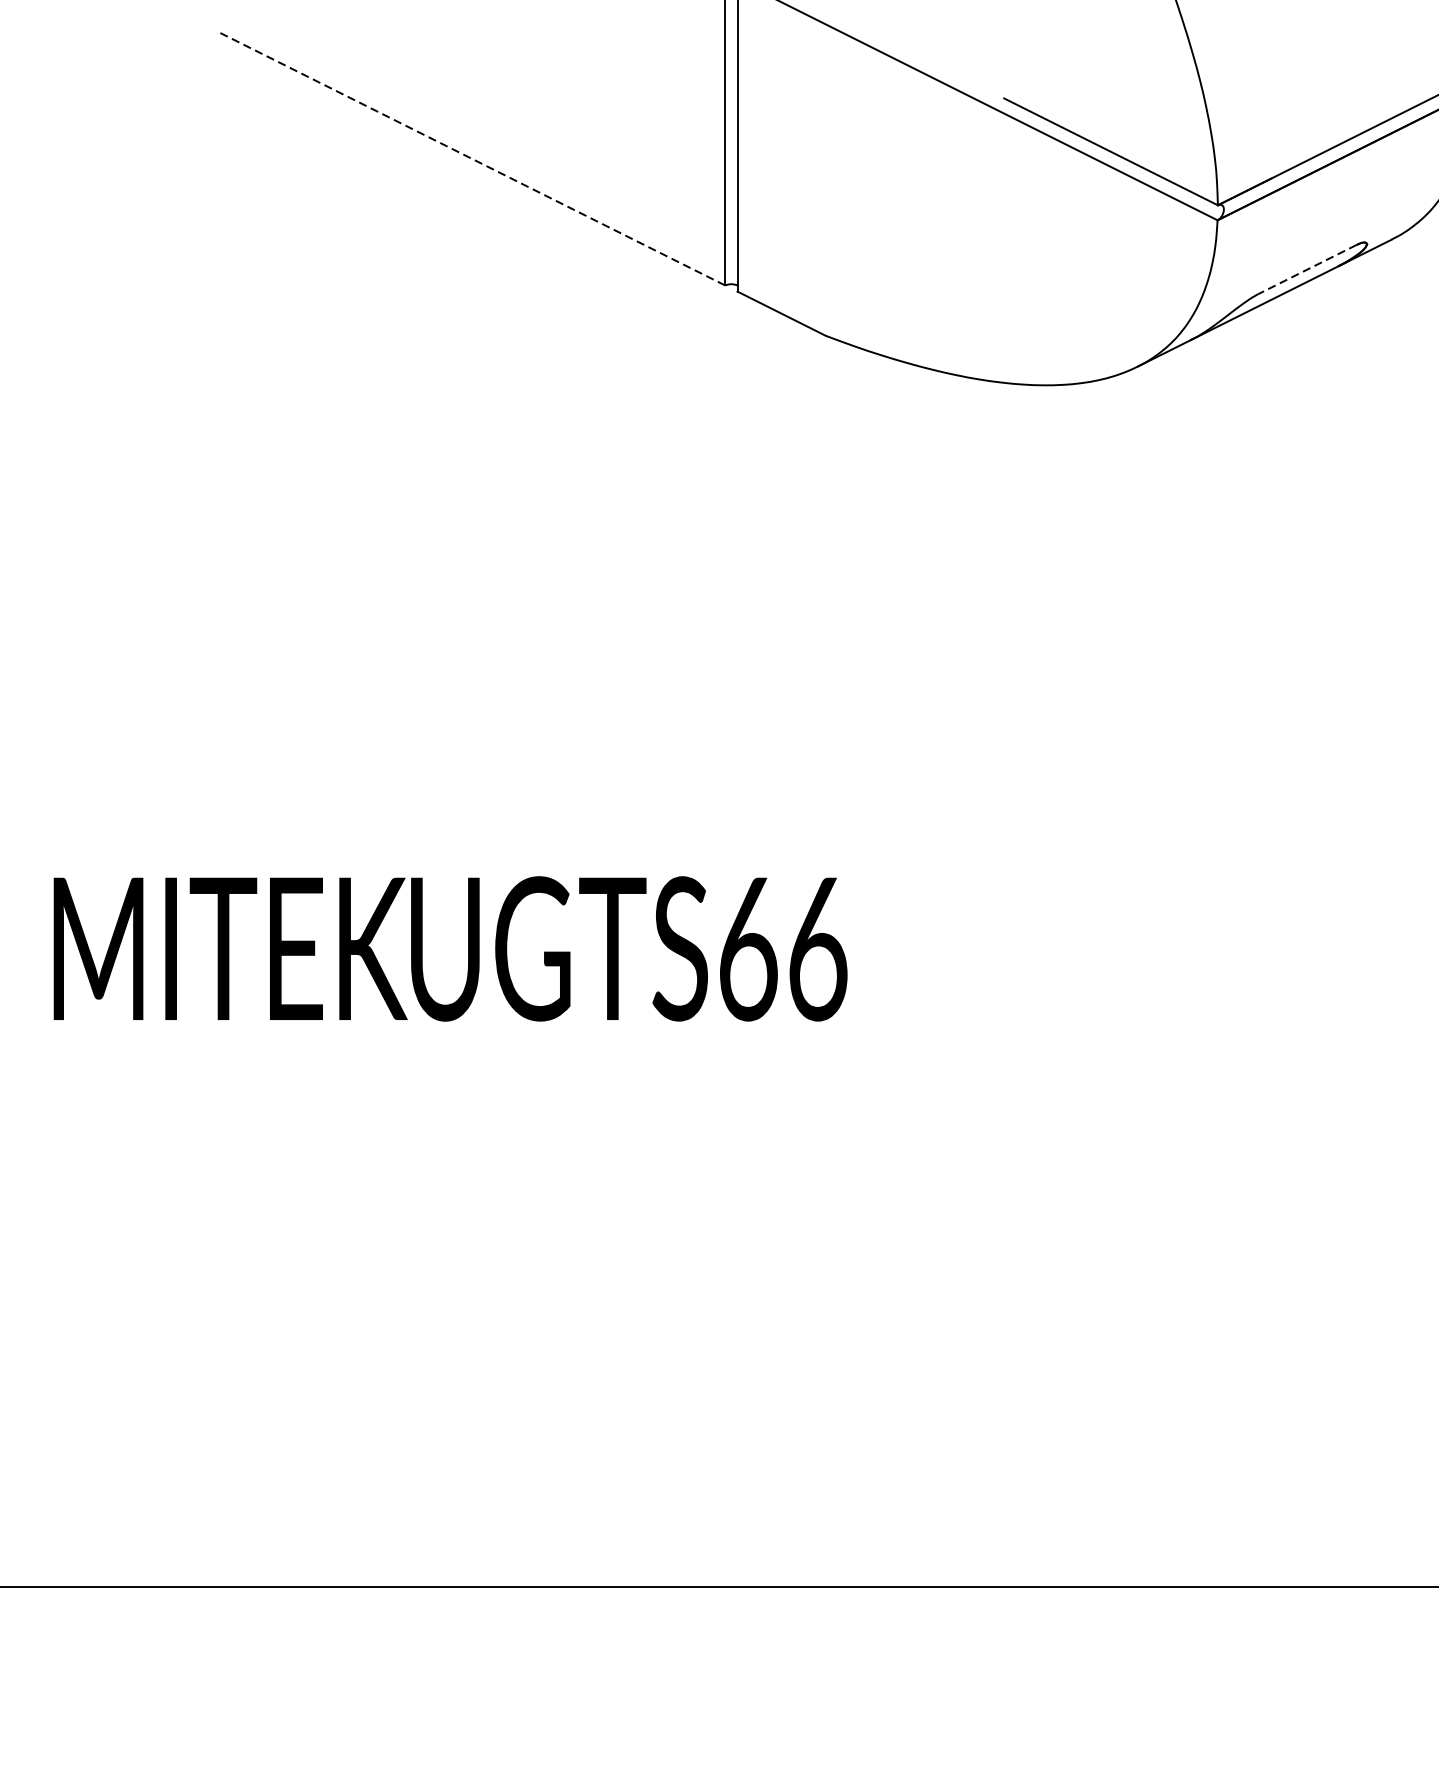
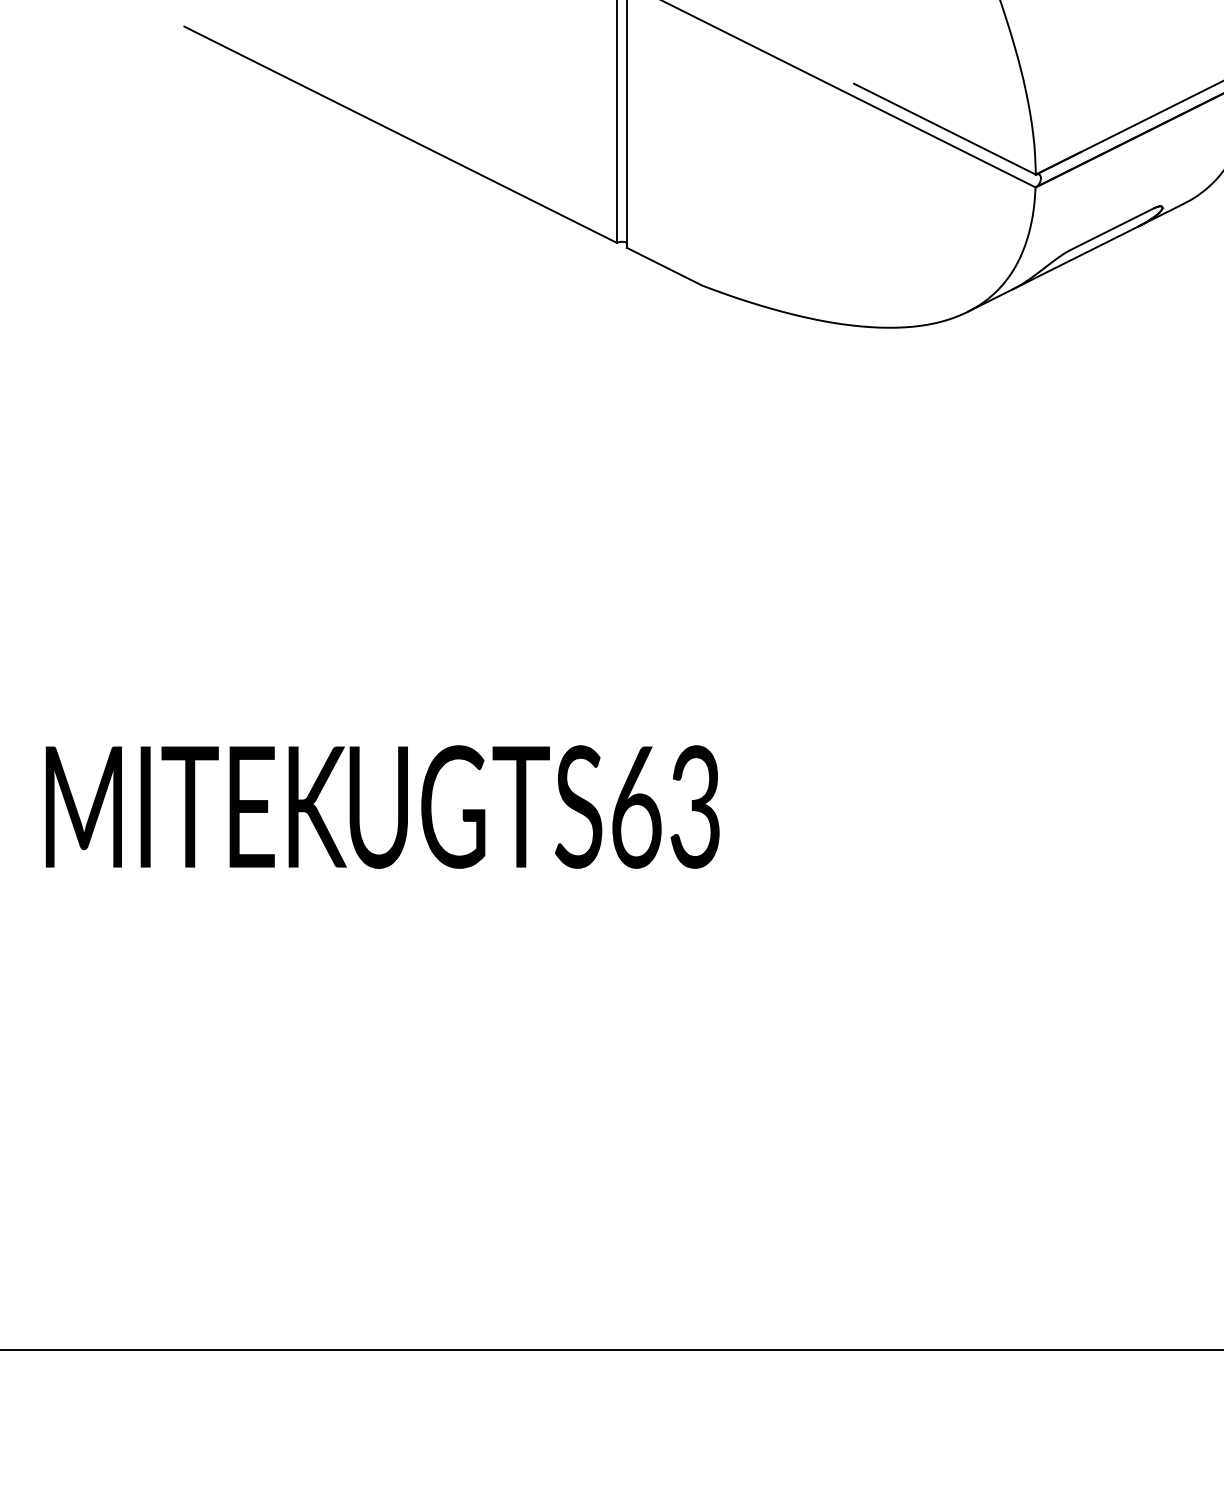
line: (470, 158) -> (400, 134), dashed -> solid
line: (1306, 269) -> (1111, 229), dashed -> solid
text: (817, 948) -> (695, 806), UGTS66 -> UGTS63

